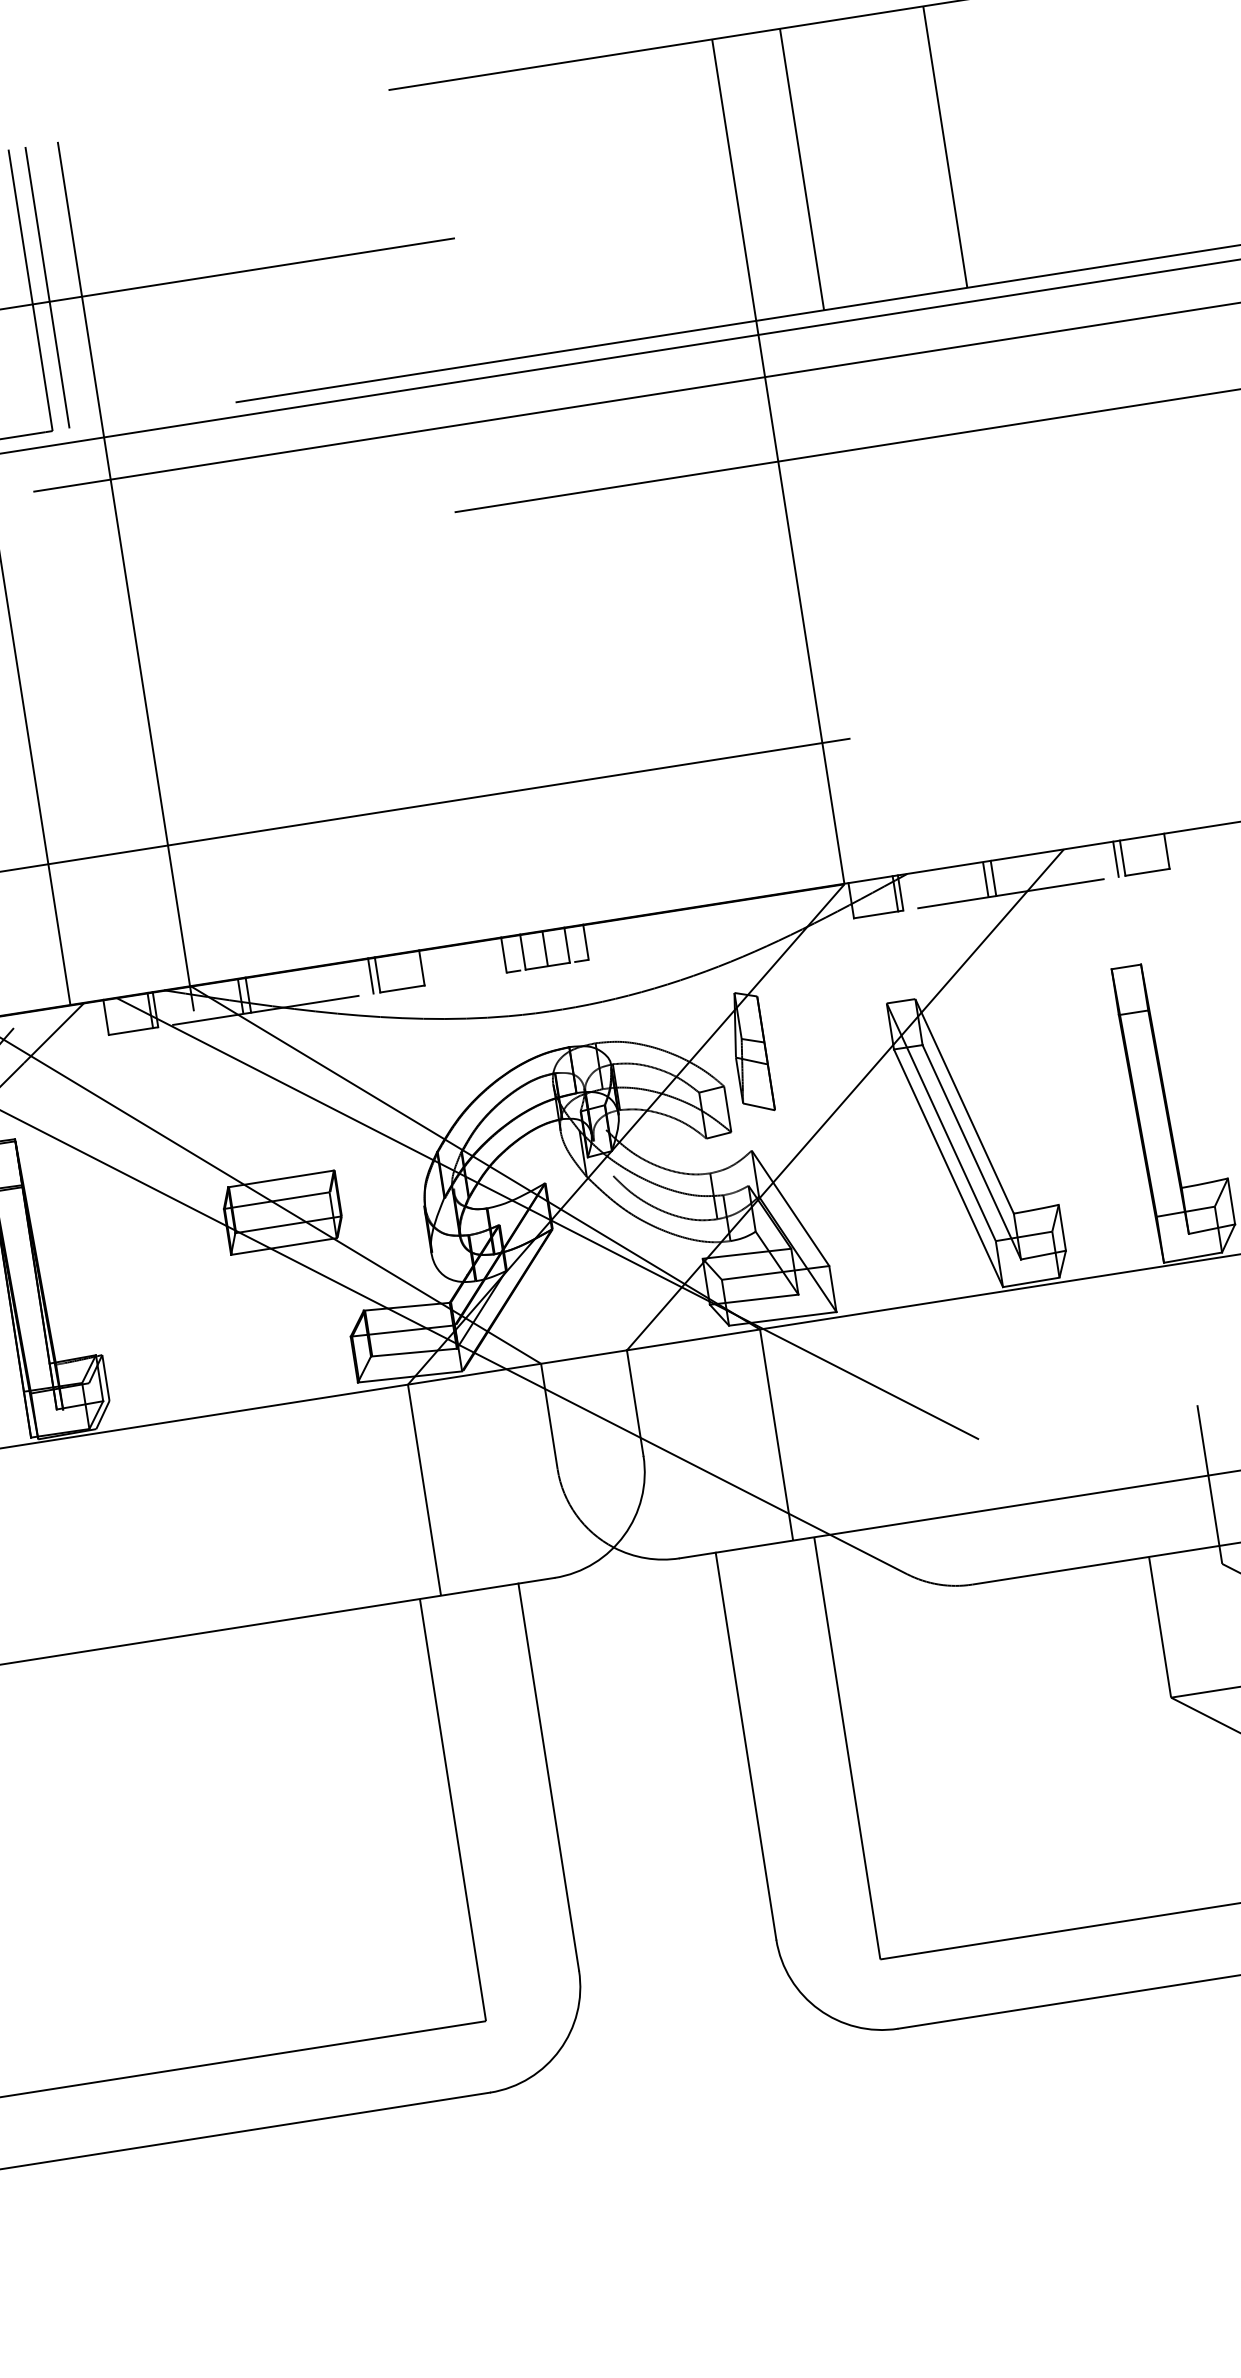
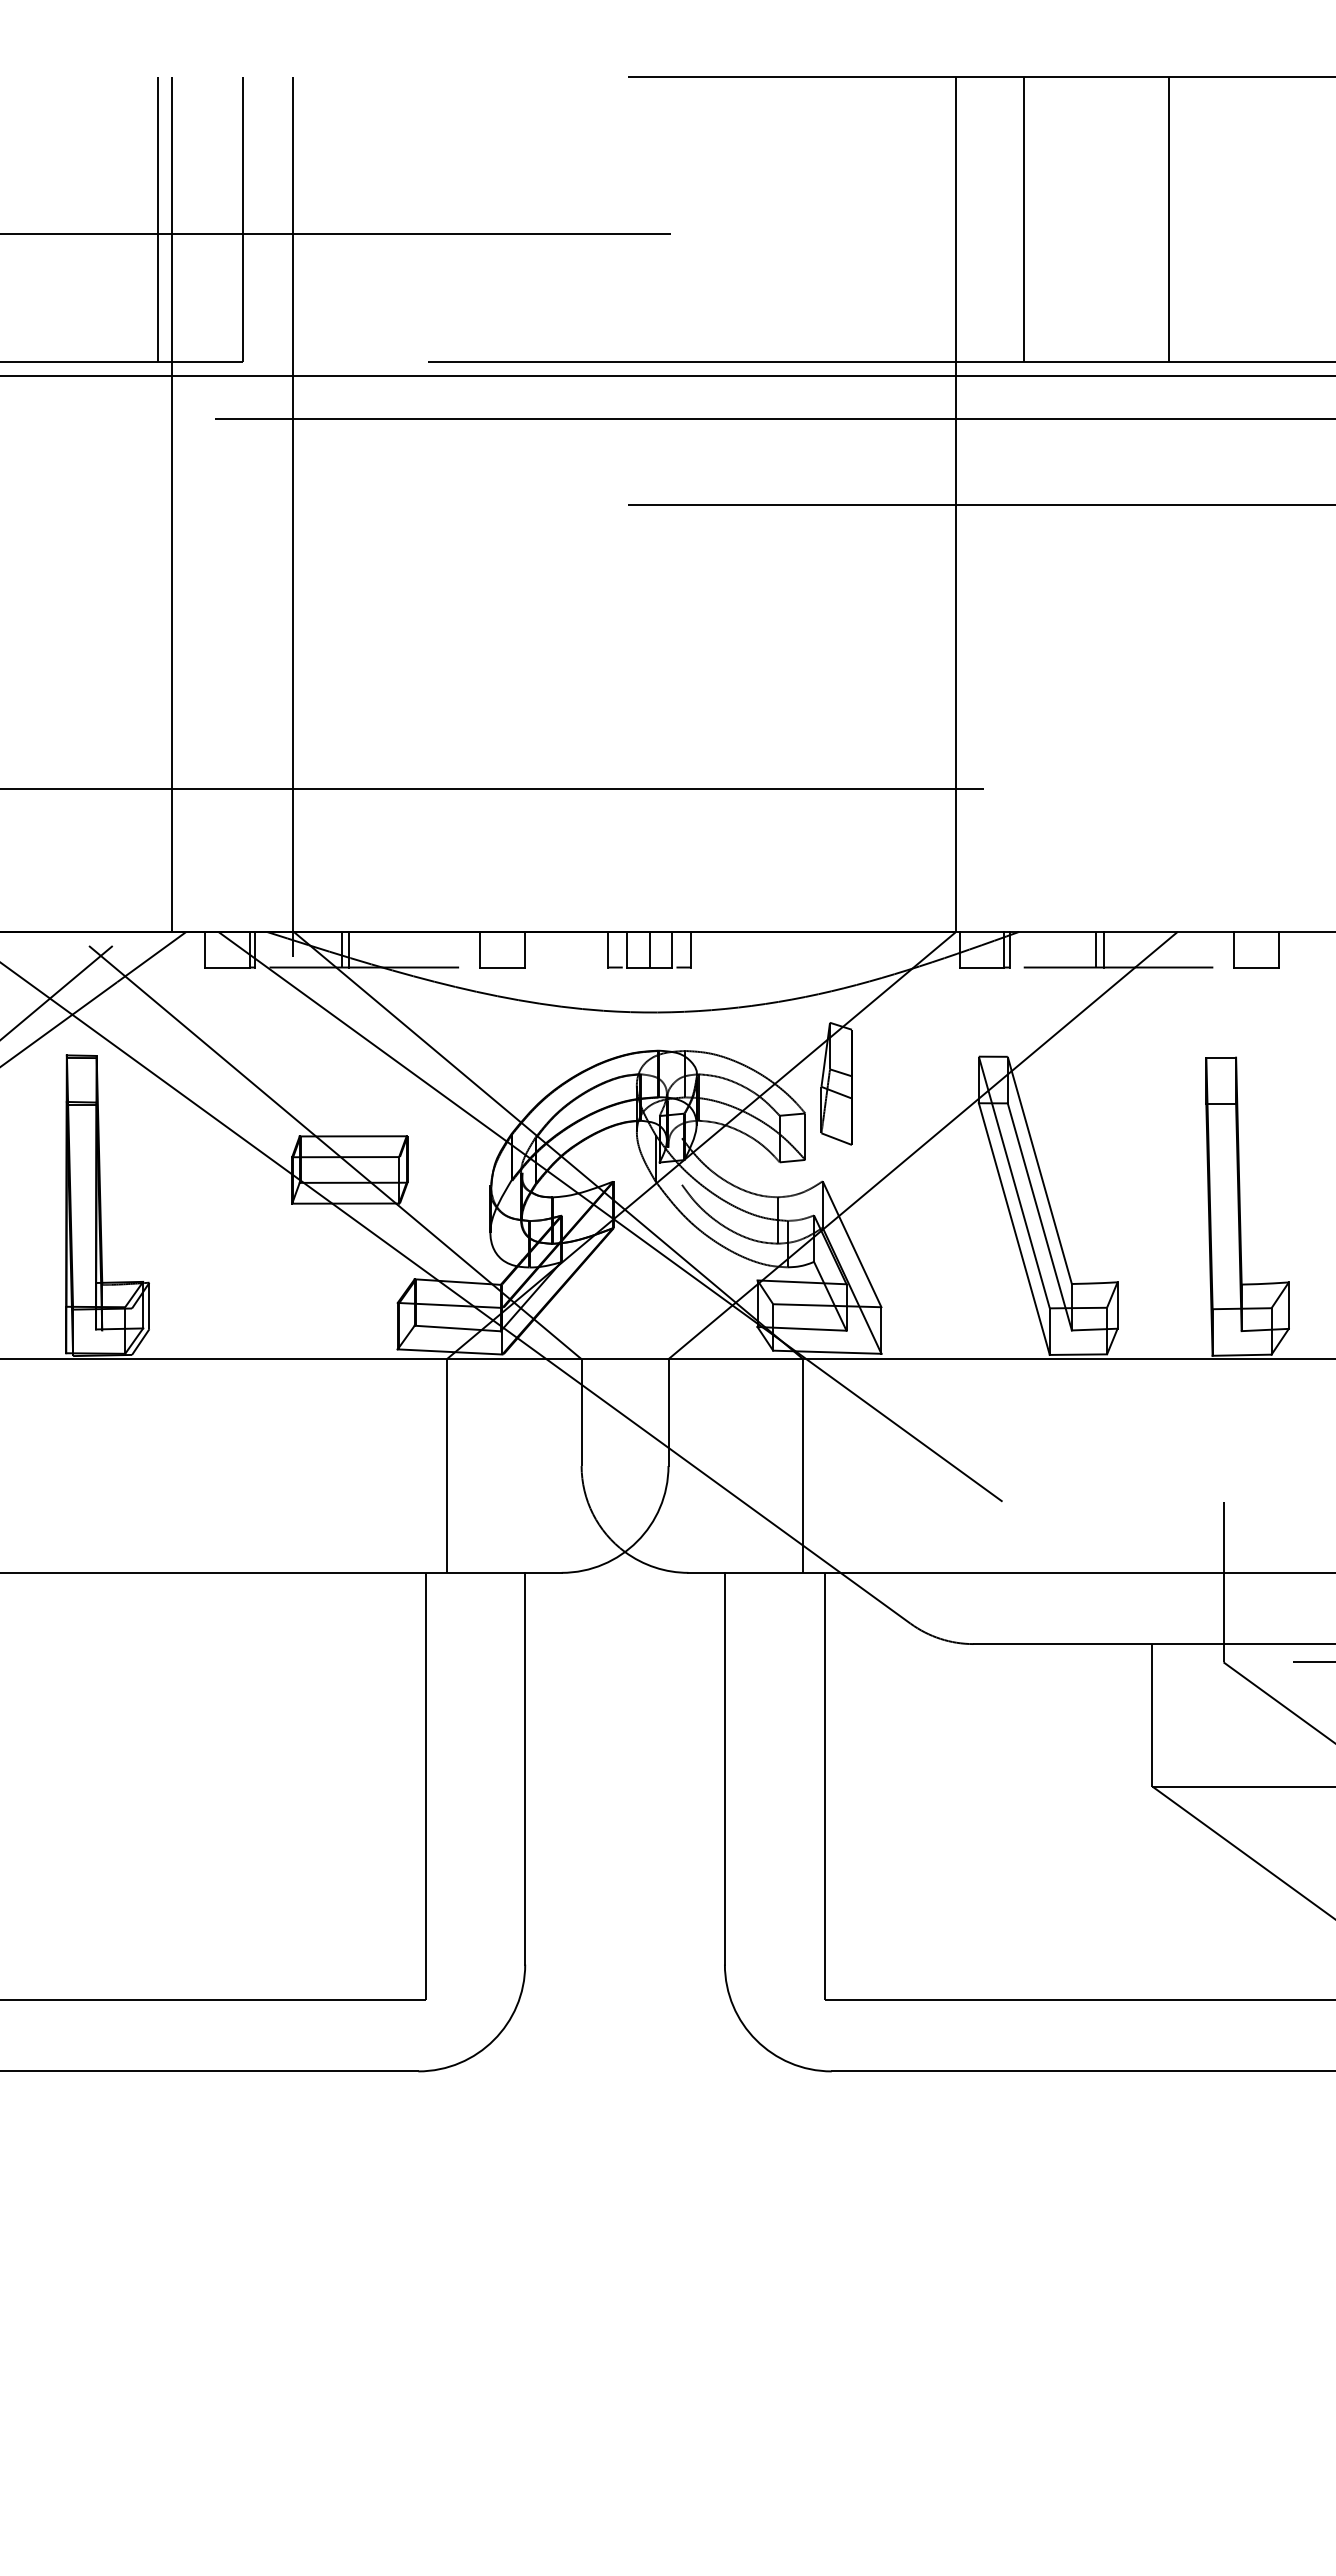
line: (47, 287) -> (260, 219), removed
line: (1115, 859) -> (1227, 949), removed
line: (370, 975) -> (473, 949), removed

